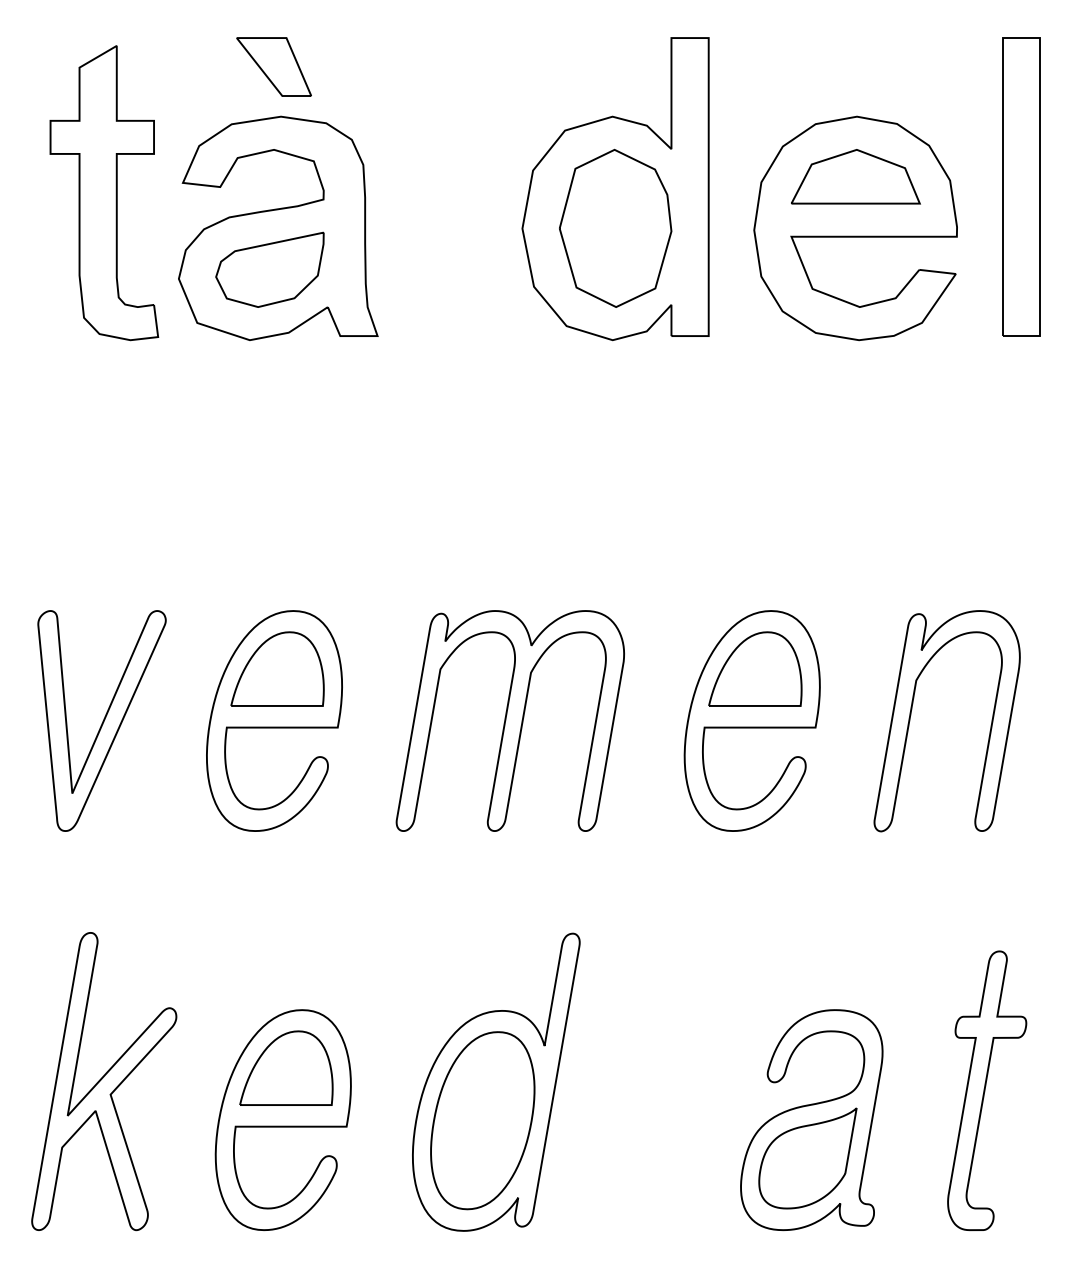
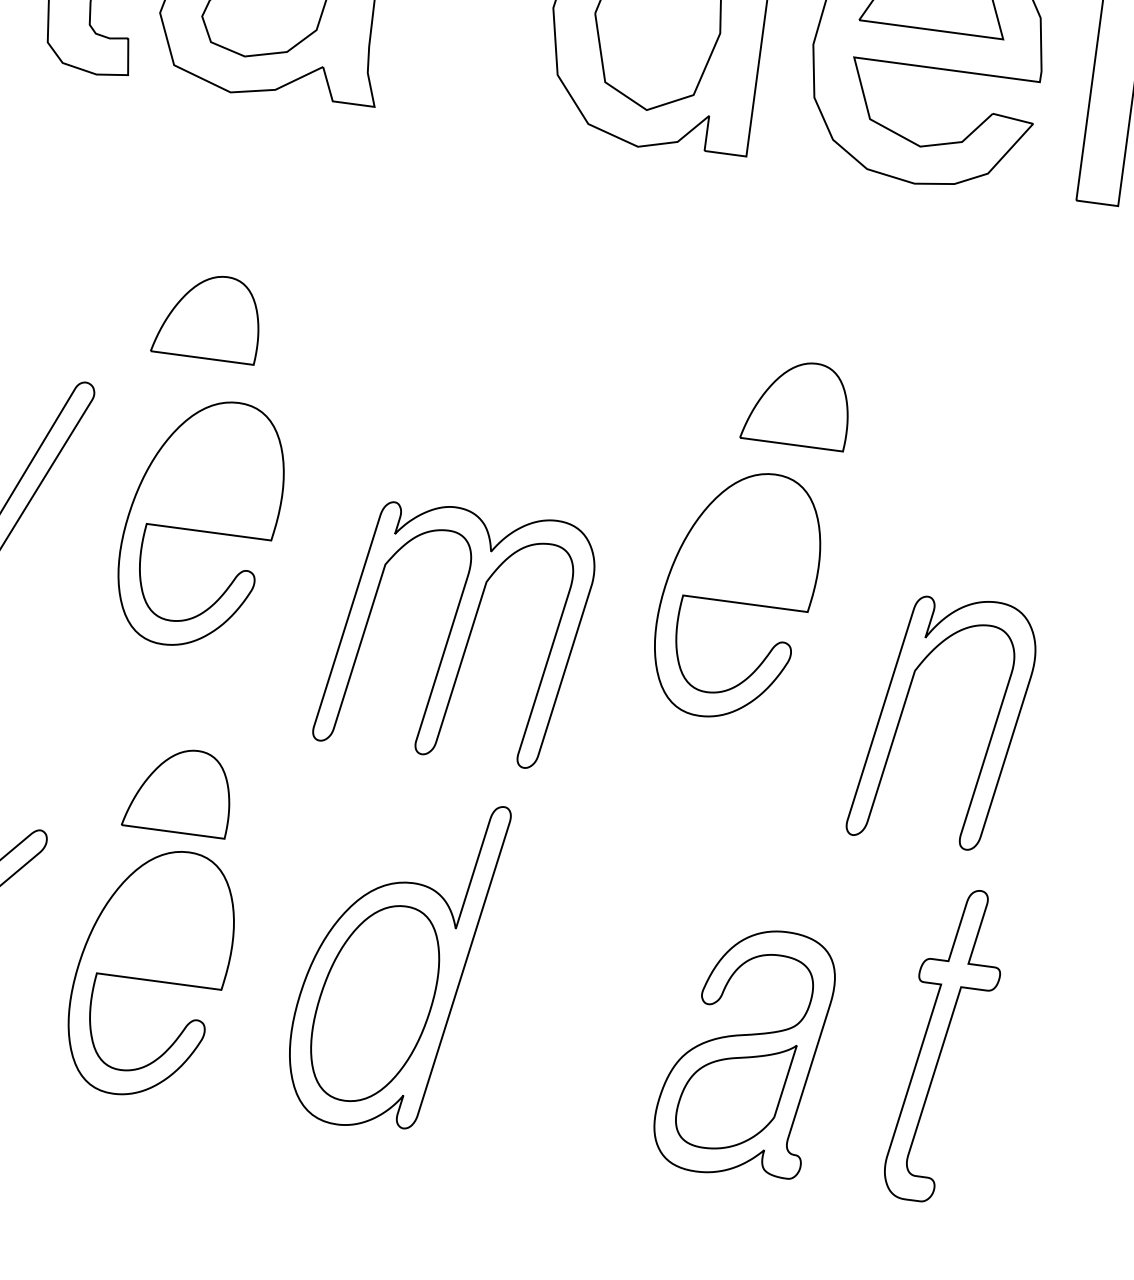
part: (277, 668) -> (208, 316), moved
part: (755, 668) -> (797, 402), moved
part: (911, 715) -> (904, 709), moved
part: (509, 720) -> (455, 632), moved
part: (286, 1067) -> (179, 789), moved

